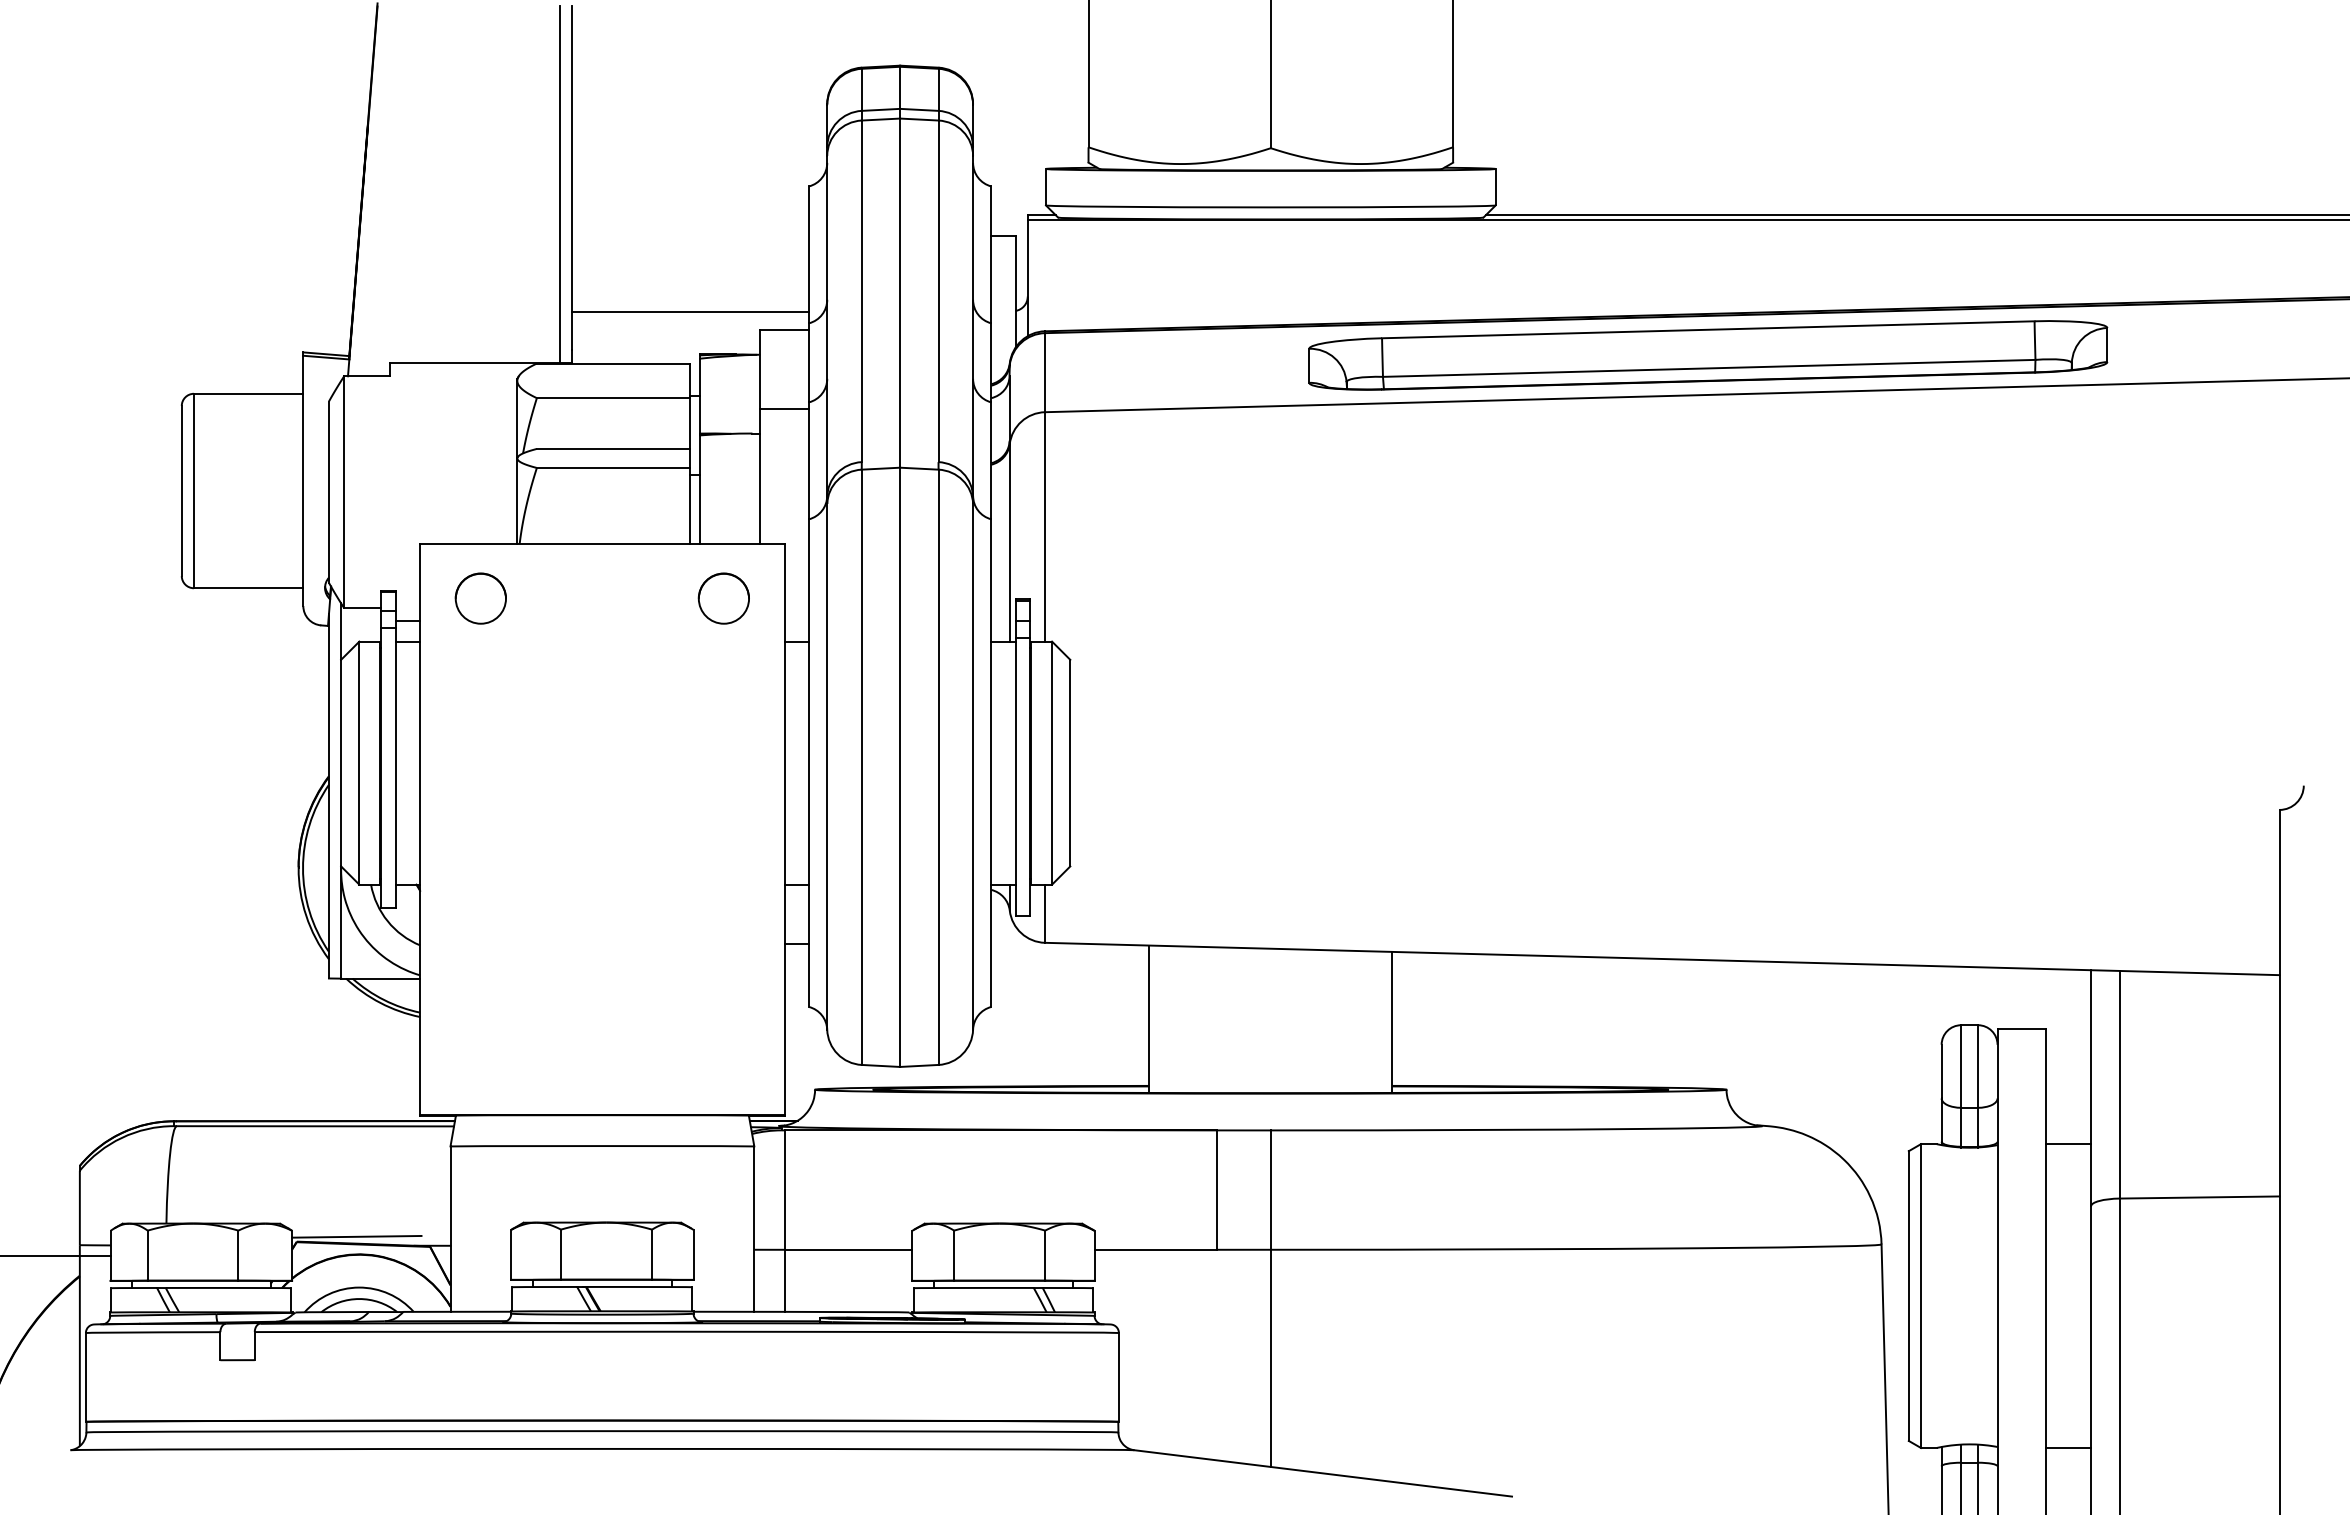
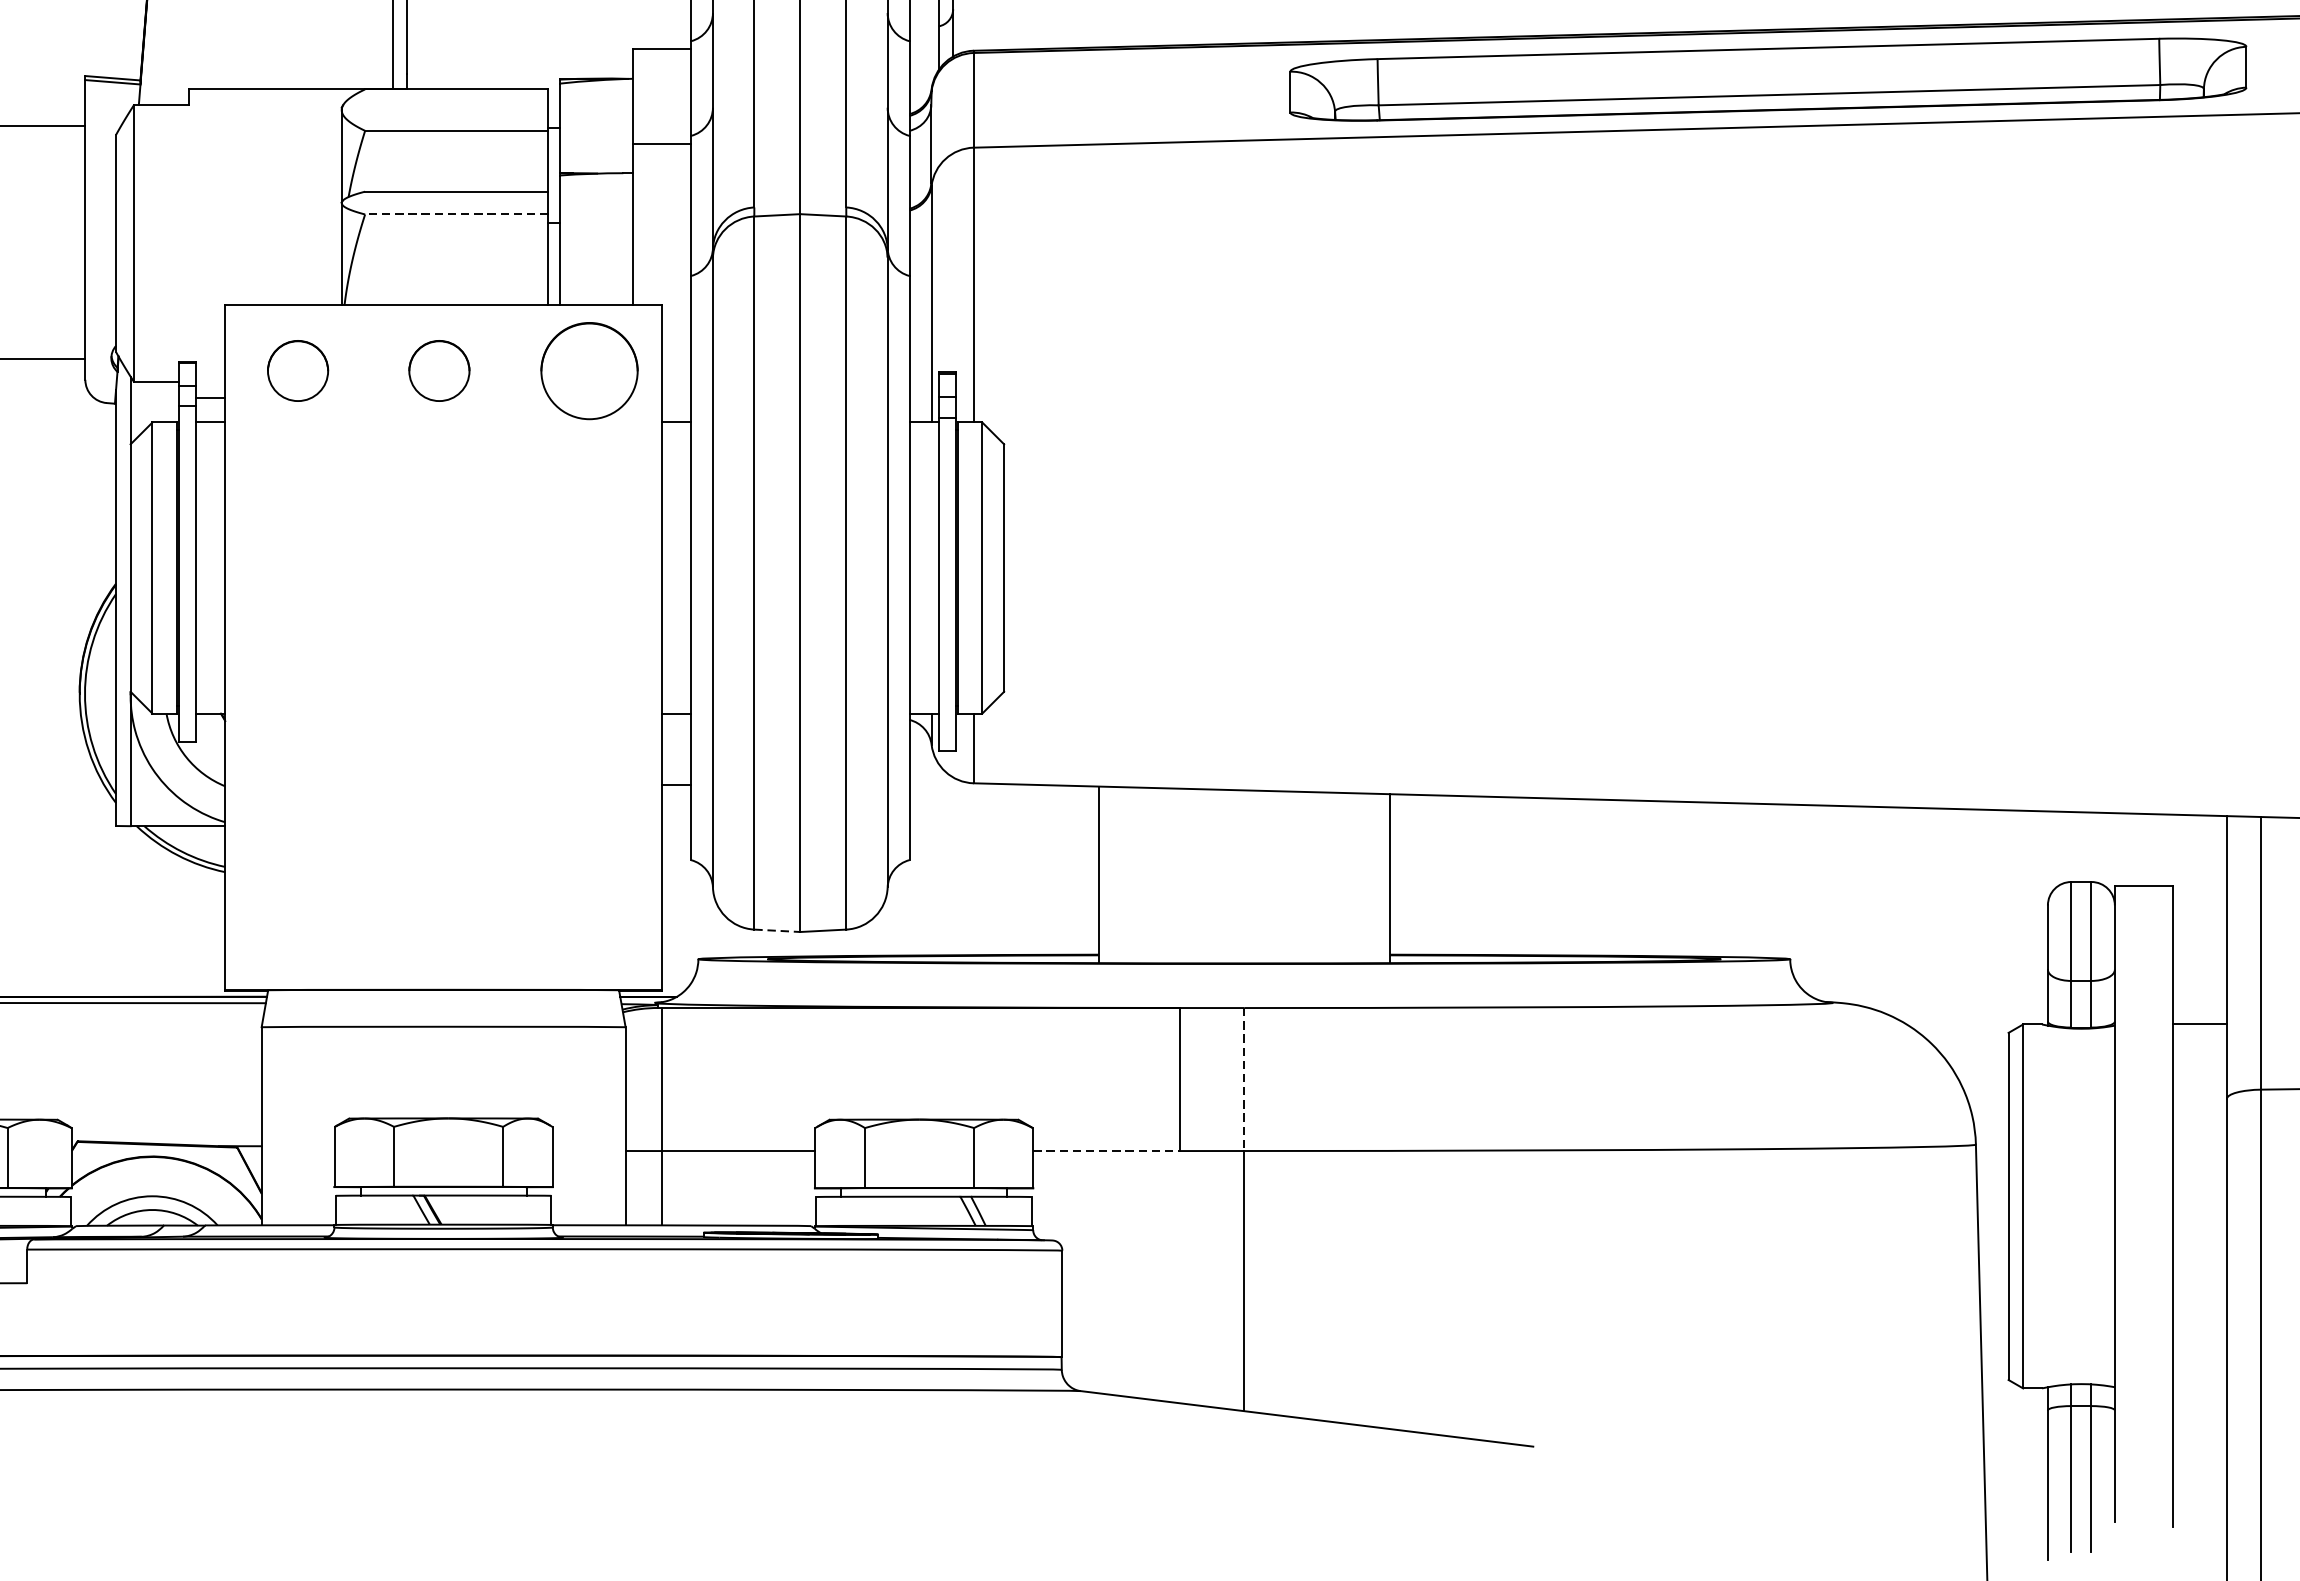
line: (690, 311) -> (549, 27), removed
line: (613, 467) -> (456, 213), solid -> dashed
part: (598, 598) -> (438, 370), added
part: (723, 598) -> (588, 370), size x1.6
line: (881, 1065) -> (777, 930), solid -> dashed
line: (1270, 1190) -> (1243, 1079), solid -> dashed
line: (356, 1236) -> (149, 1135), removed
line: (1156, 1249) -> (1107, 1150), solid -> dashed
line: (2068, 1447) -> (2199, 1387), removed

